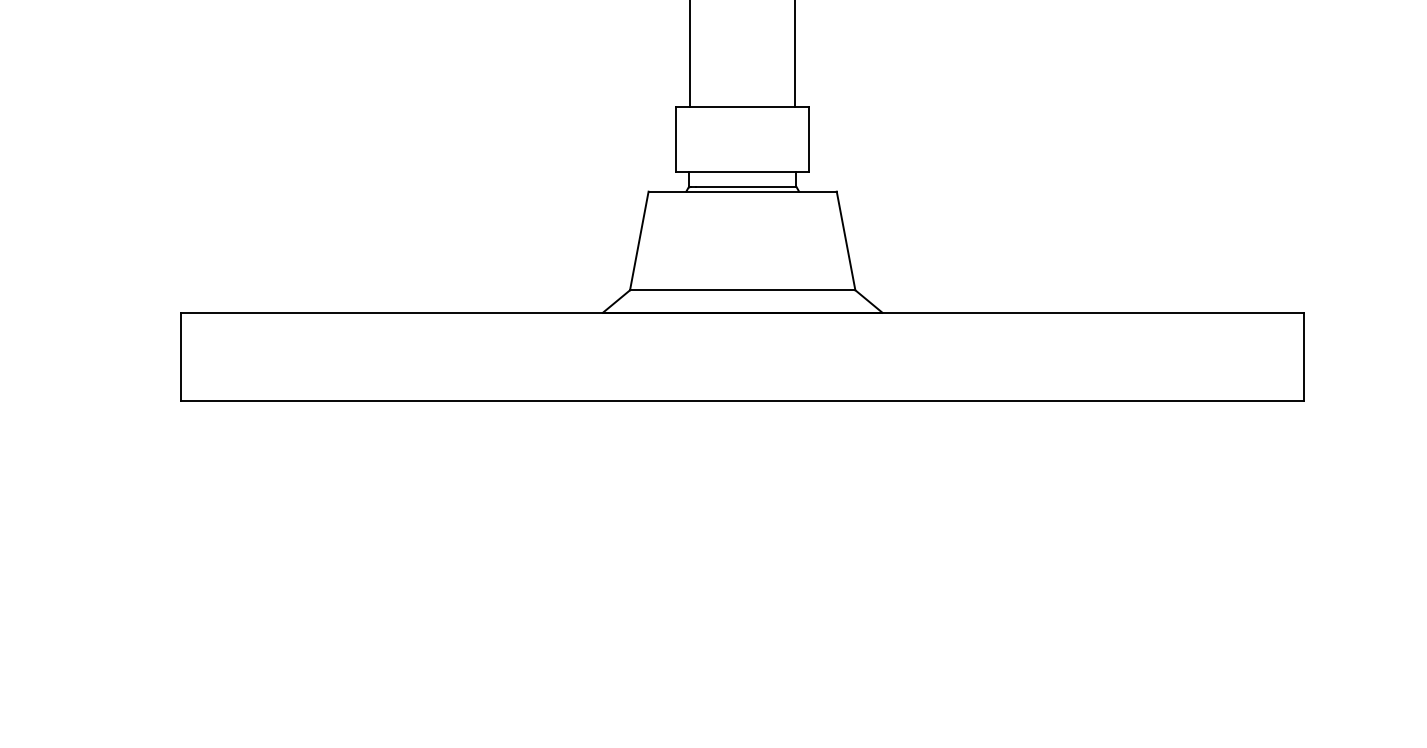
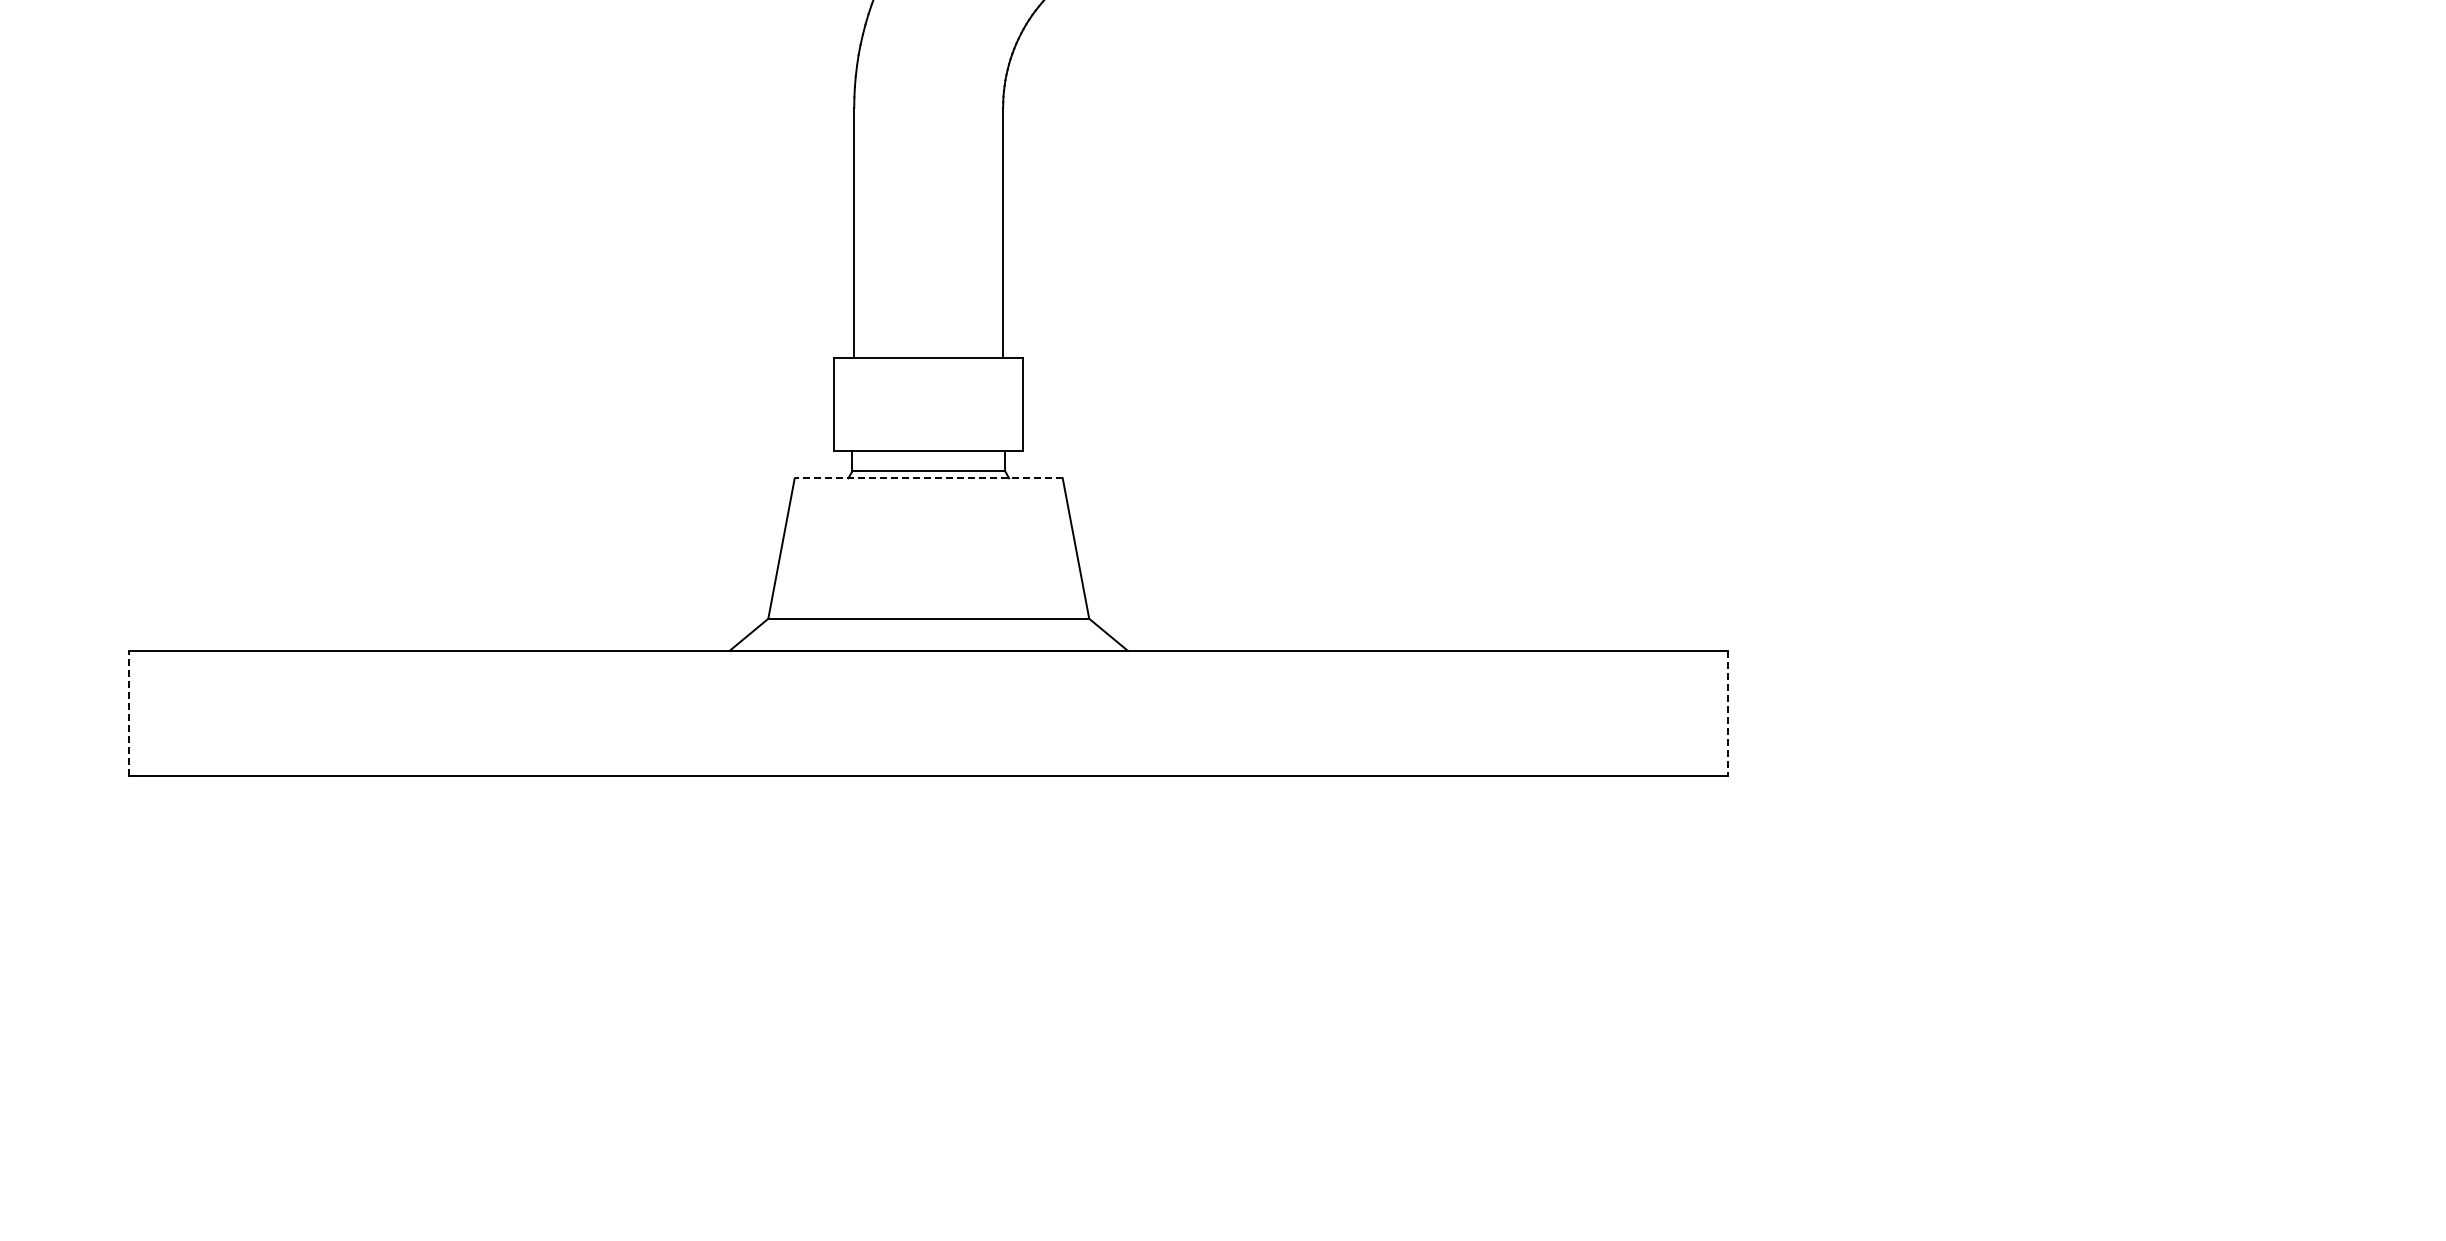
line: (742, 191) -> (928, 478), solid -> dashed
line: (181, 356) -> (129, 713), solid -> dashed
line: (1304, 356) -> (1728, 713), solid -> dashed

